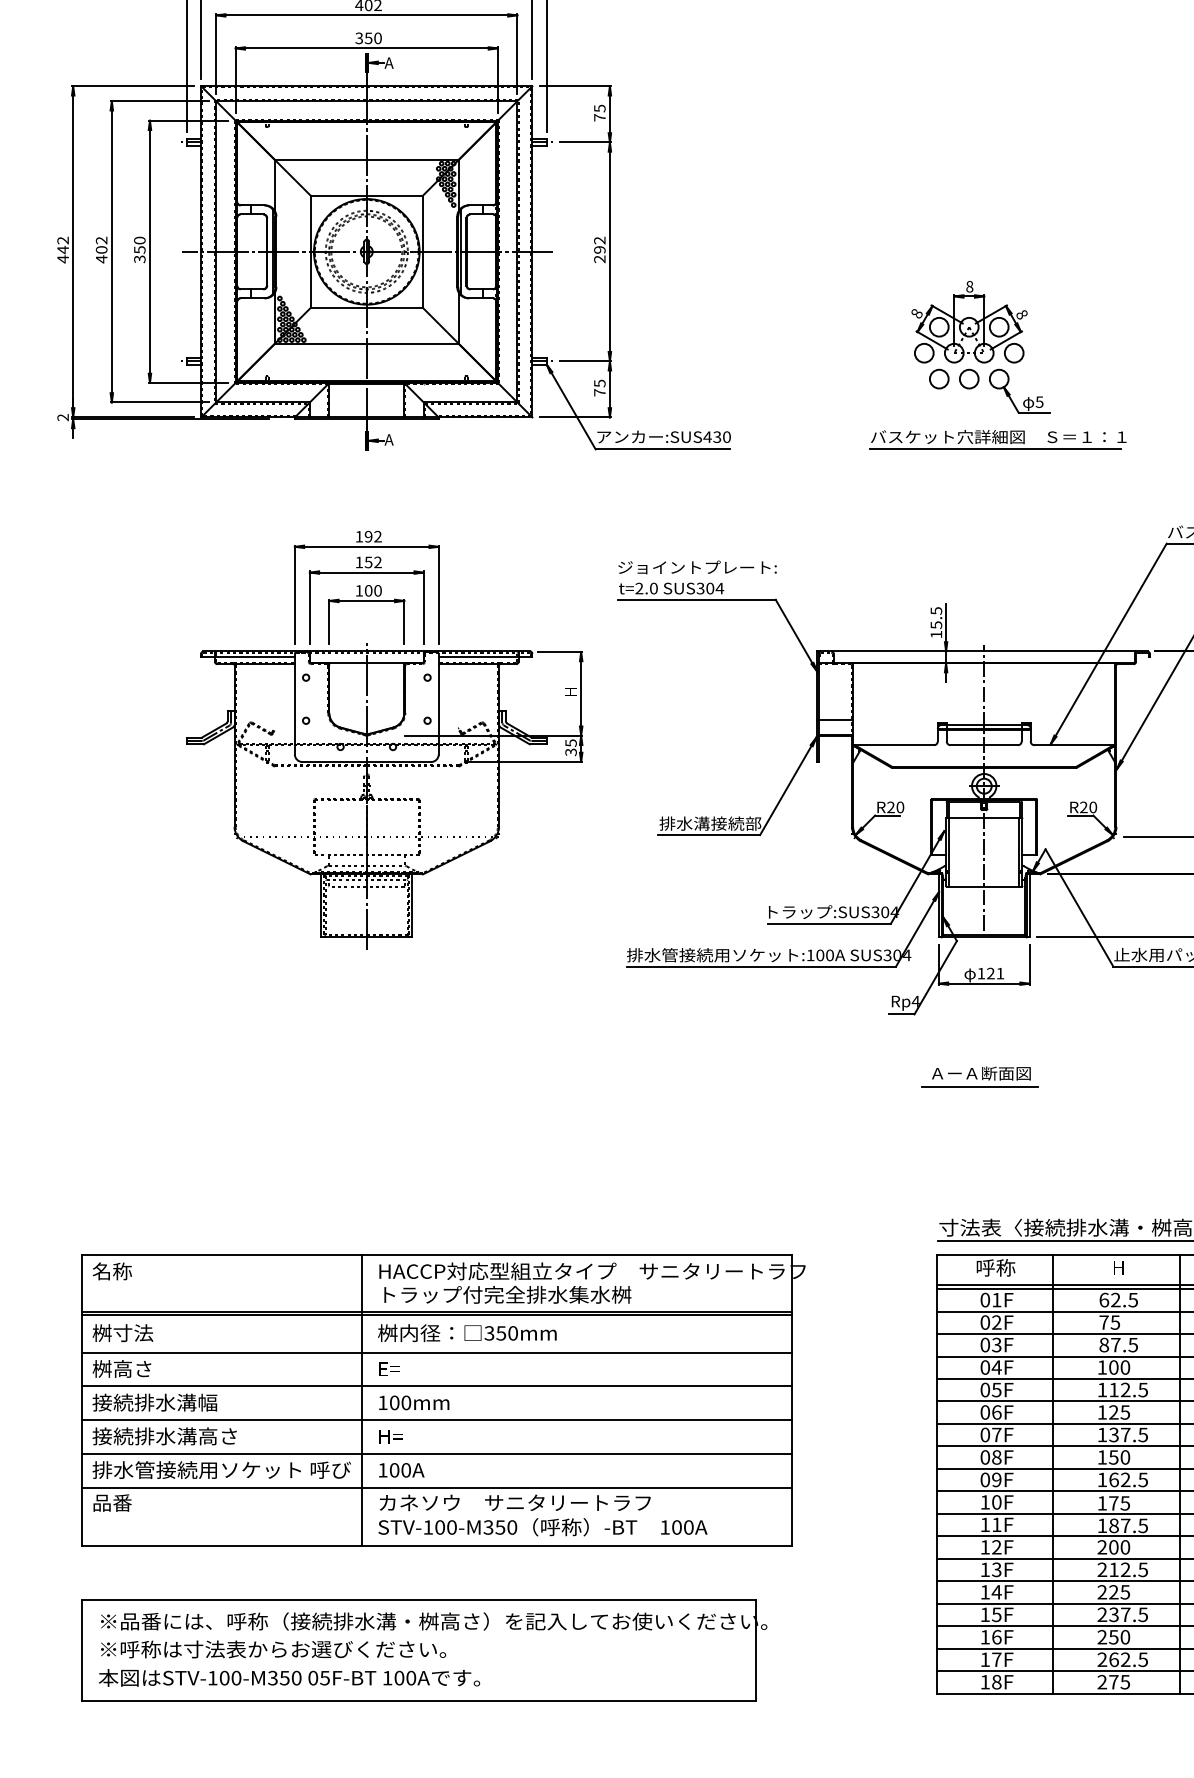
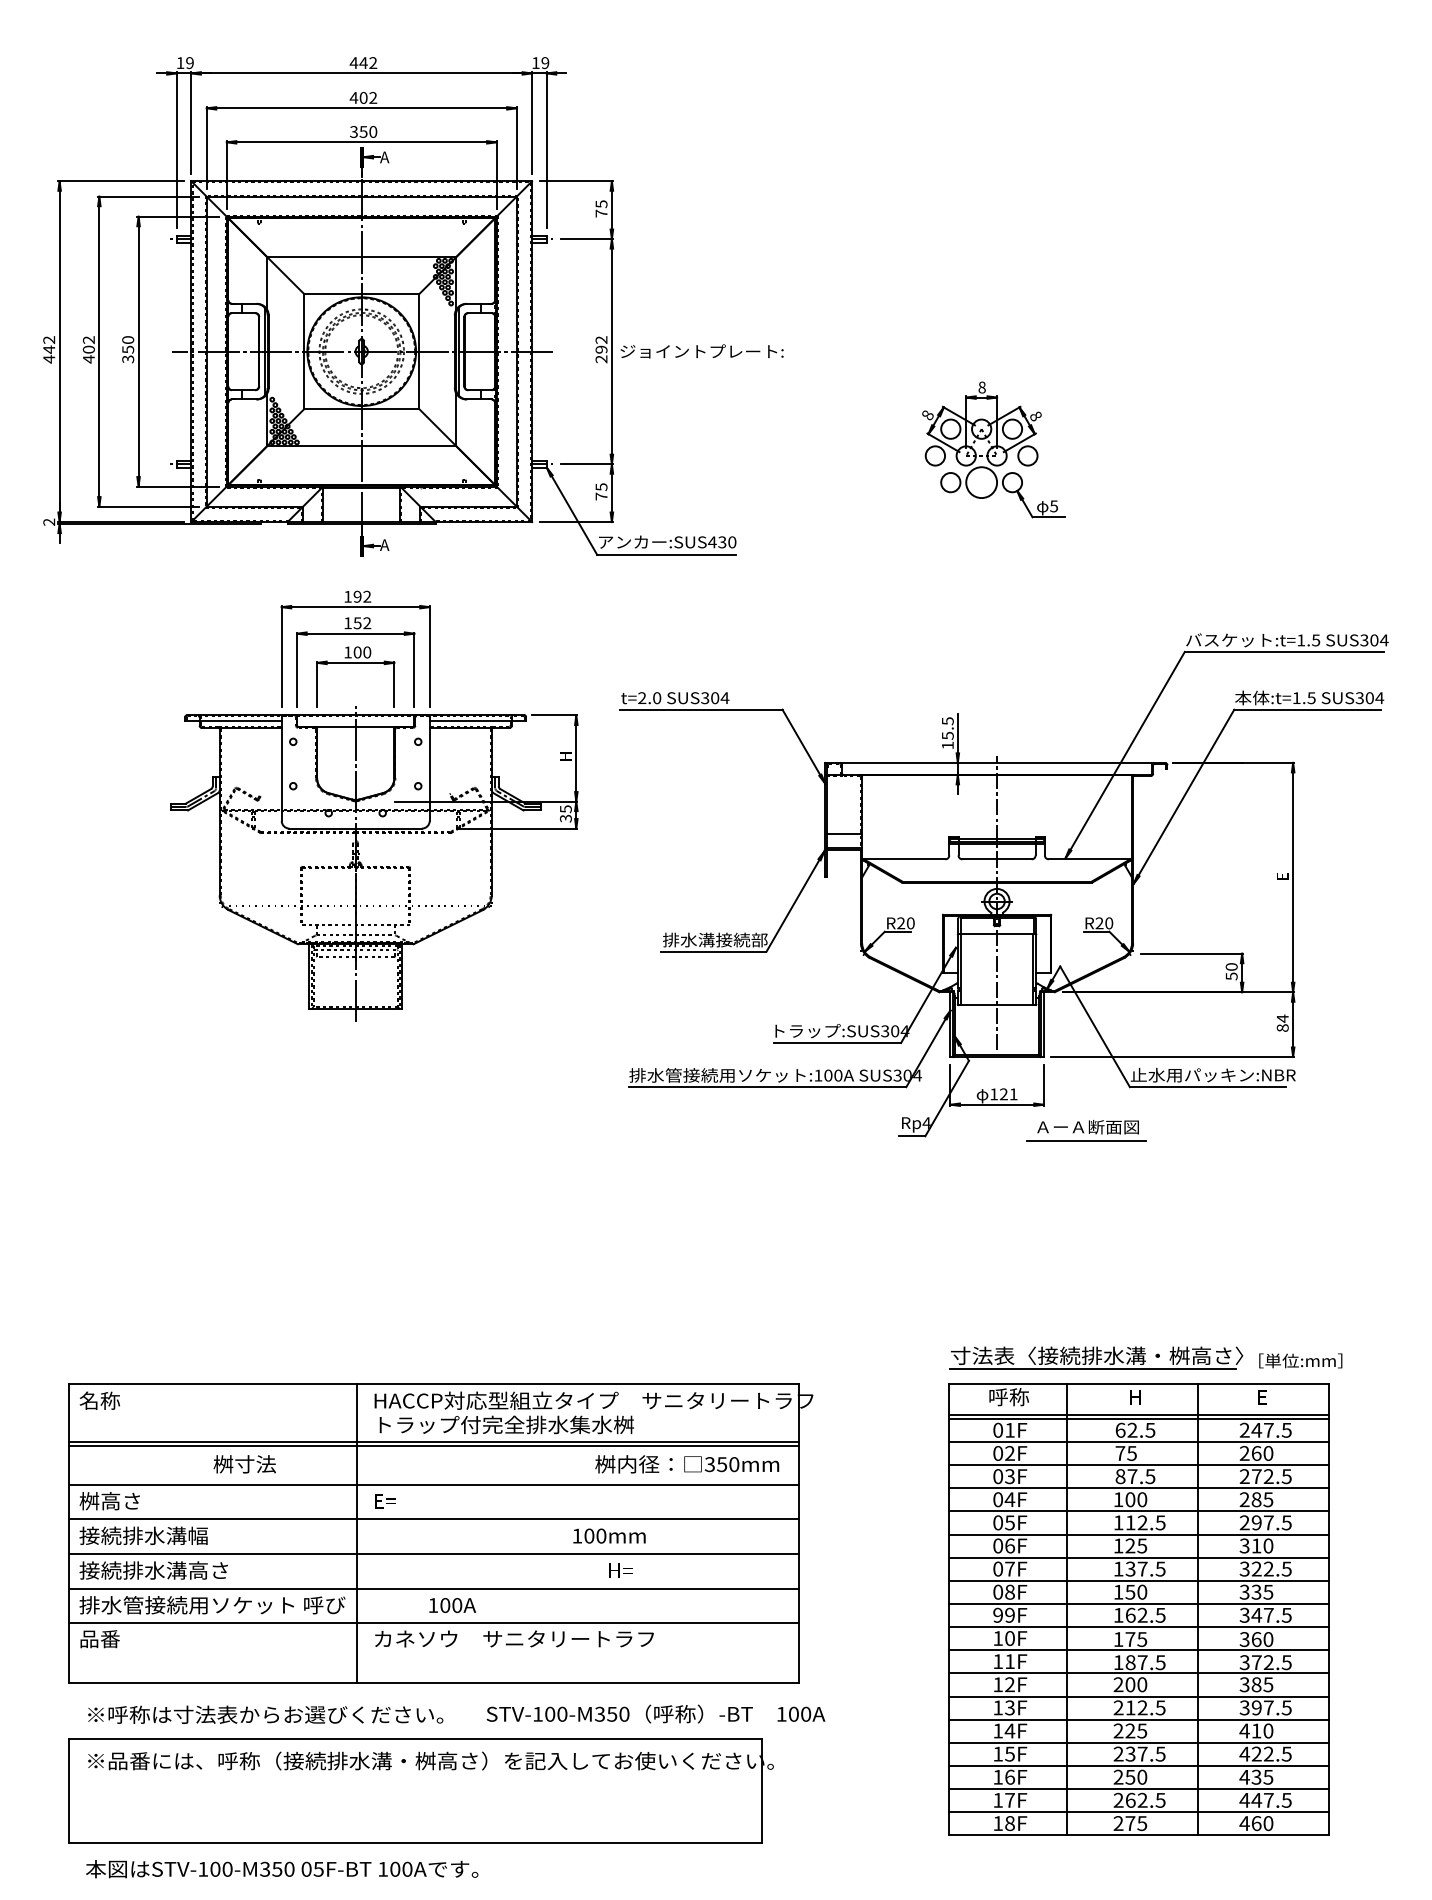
circle: (969, 379) -> (981, 482), size x1.6
part: (997, 439) -> (1010, 544), removed
text: (696, 567) -> (701, 351), moved
part: (385, 739) -> (374, 805), moved
part: (979, 1076) -> (1086, 1130), moved
text: (122, 1333) -> (244, 1464), moved
text: (467, 1333) -> (687, 1464), moved
text: (414, 1402) -> (609, 1535), moved
text: (390, 1436) -> (620, 1570), moved
text: (401, 1470) -> (452, 1605), moved
text: (985, 1480) -> (998, 1615), 09F -> 99F
text: (542, 1526) -> (655, 1713), moved
text: (273, 1649) -> (265, 1714), moved
text: (289, 1678) -> (282, 1869), moved

